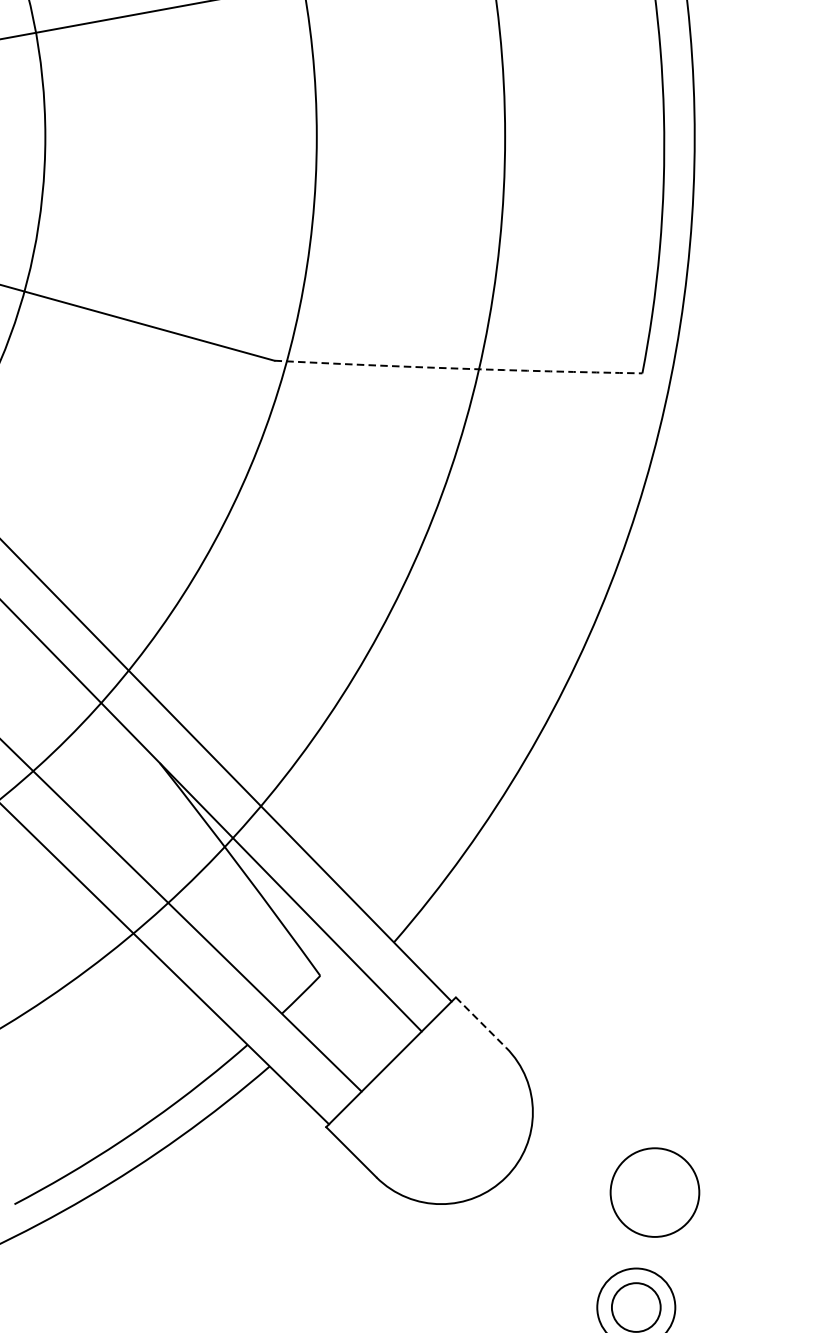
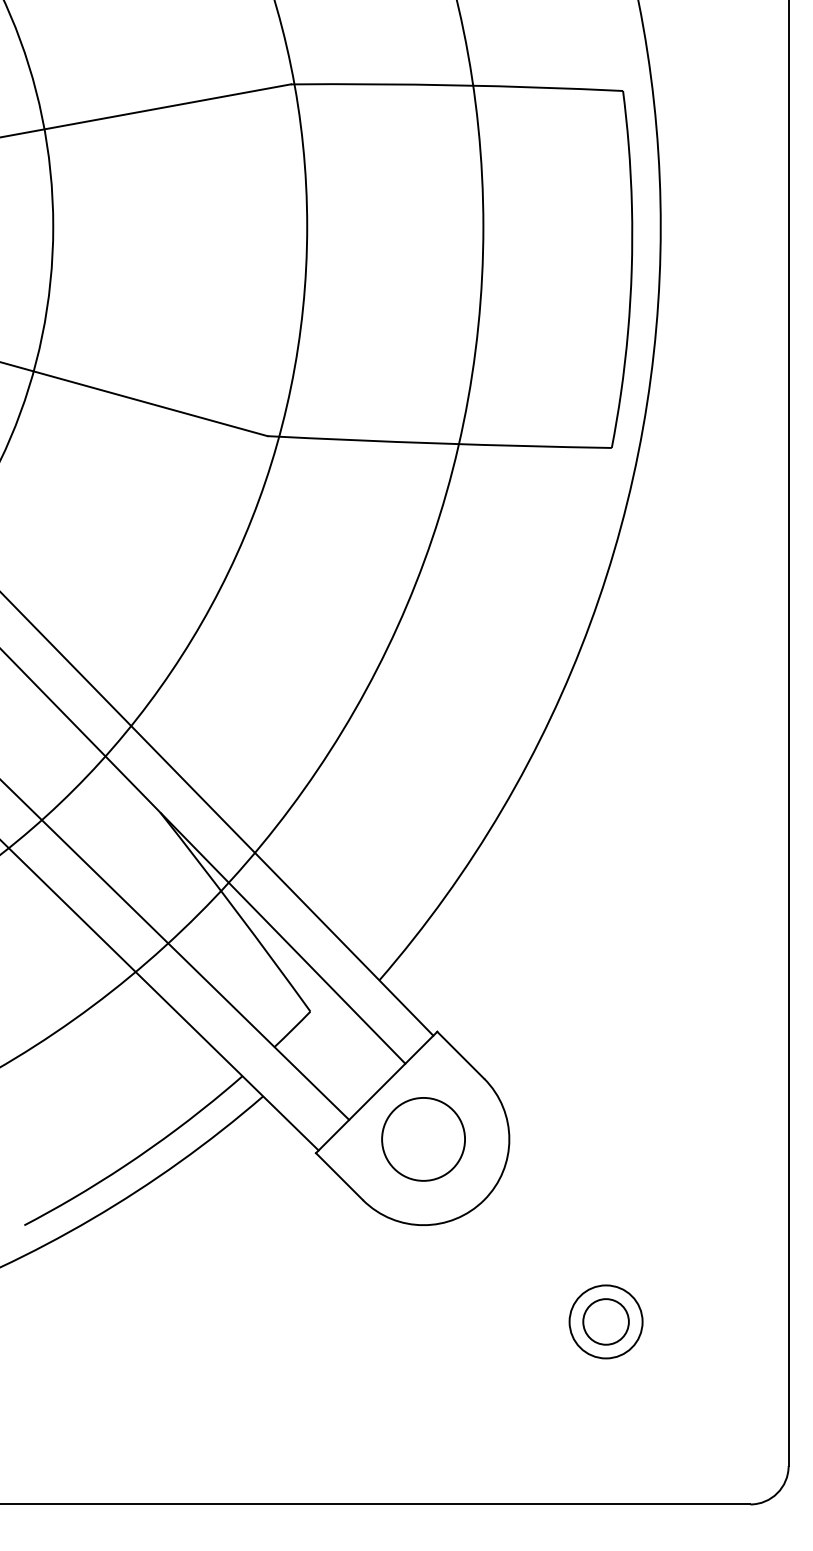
arc: (458, 368) -> (439, 443), dashed -> solid
line: (481, 1022) -> (461, 1055), dashed -> solid
circle: (654, 1192) -> (423, 1139), moved

